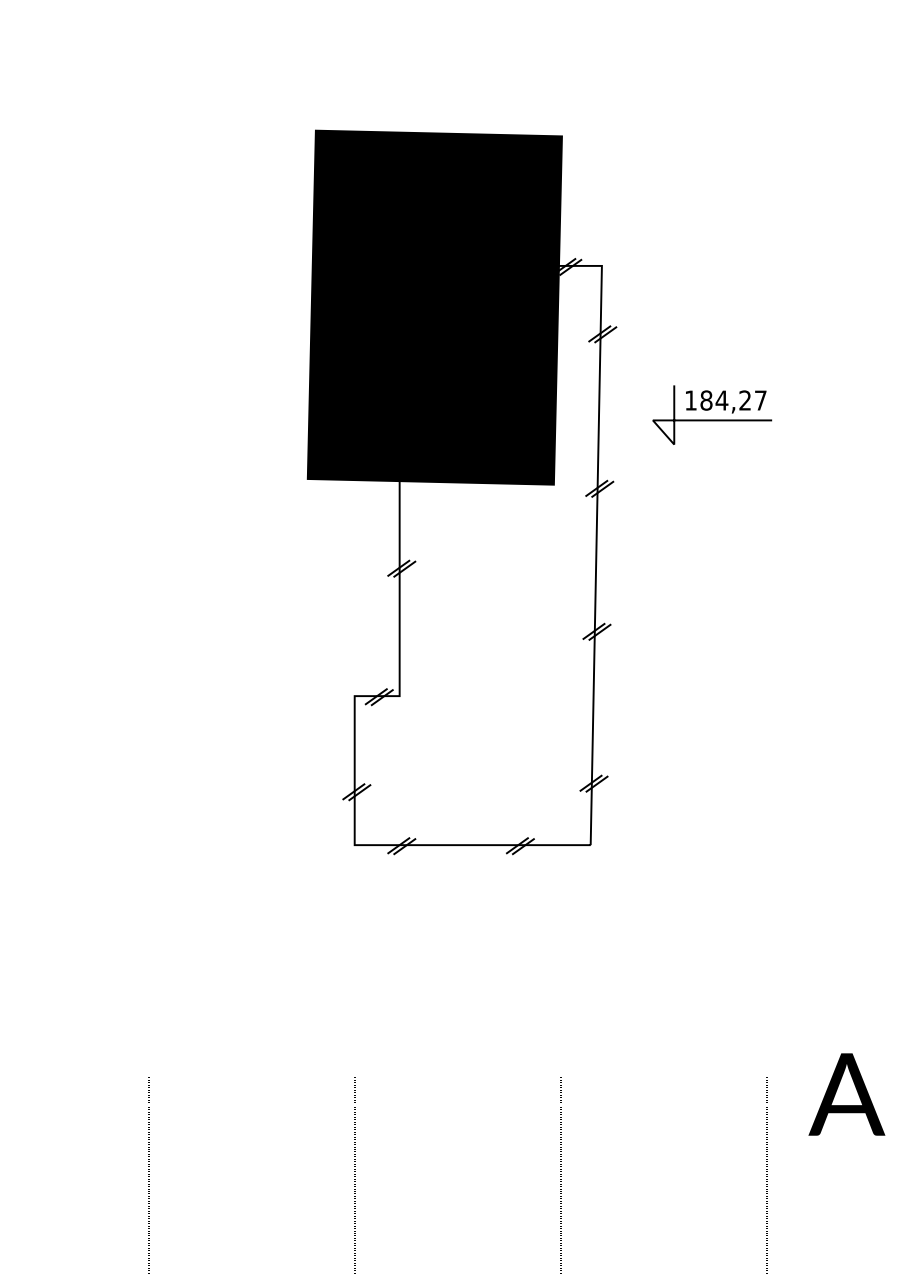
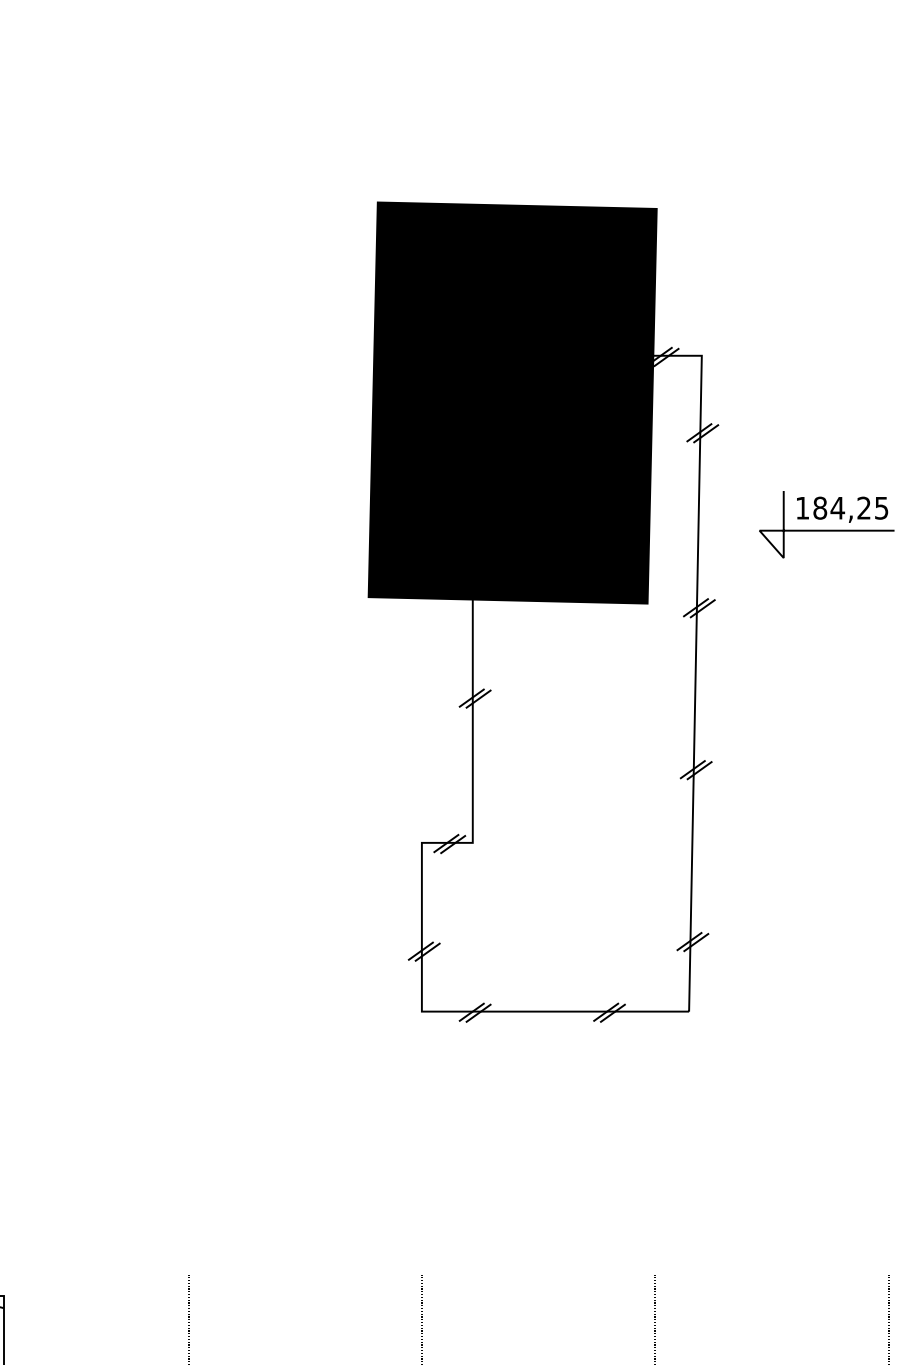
text: (760, 400) -> (881, 508), 184,27 -> 184,25

